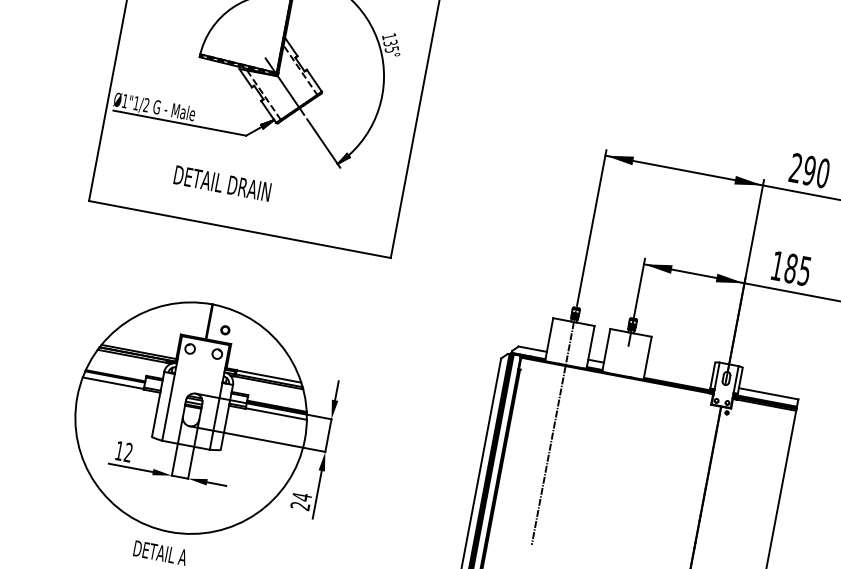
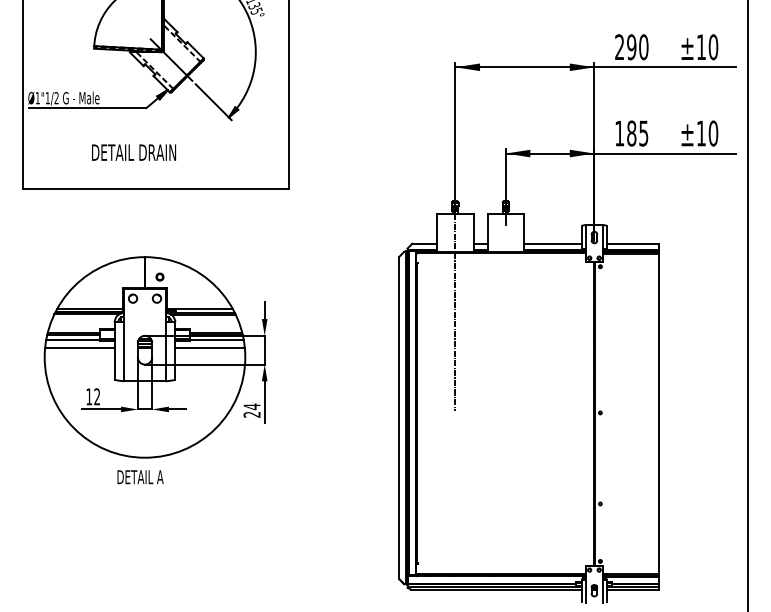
line: (678, 376) -> (553, 243), added
line: (118, 392) -> (79, 347), added
line: (266, 420) -> (209, 347), added

